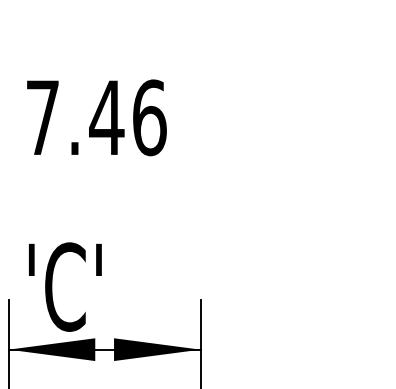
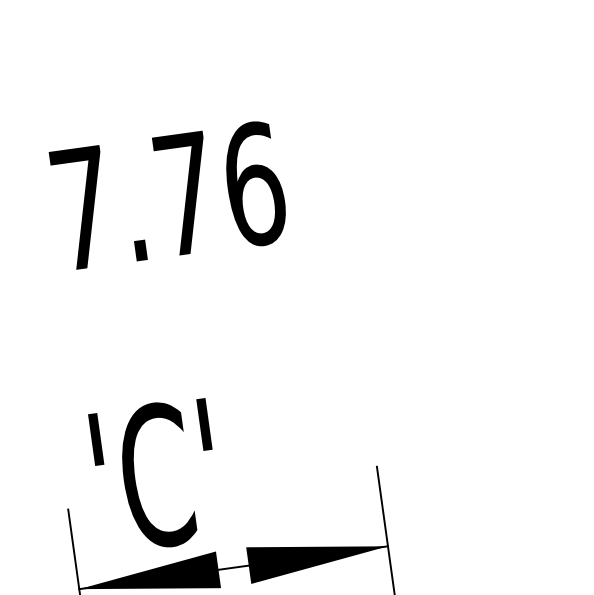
text: (106, 117) -> (184, 193), 7.46 -> 7.76

